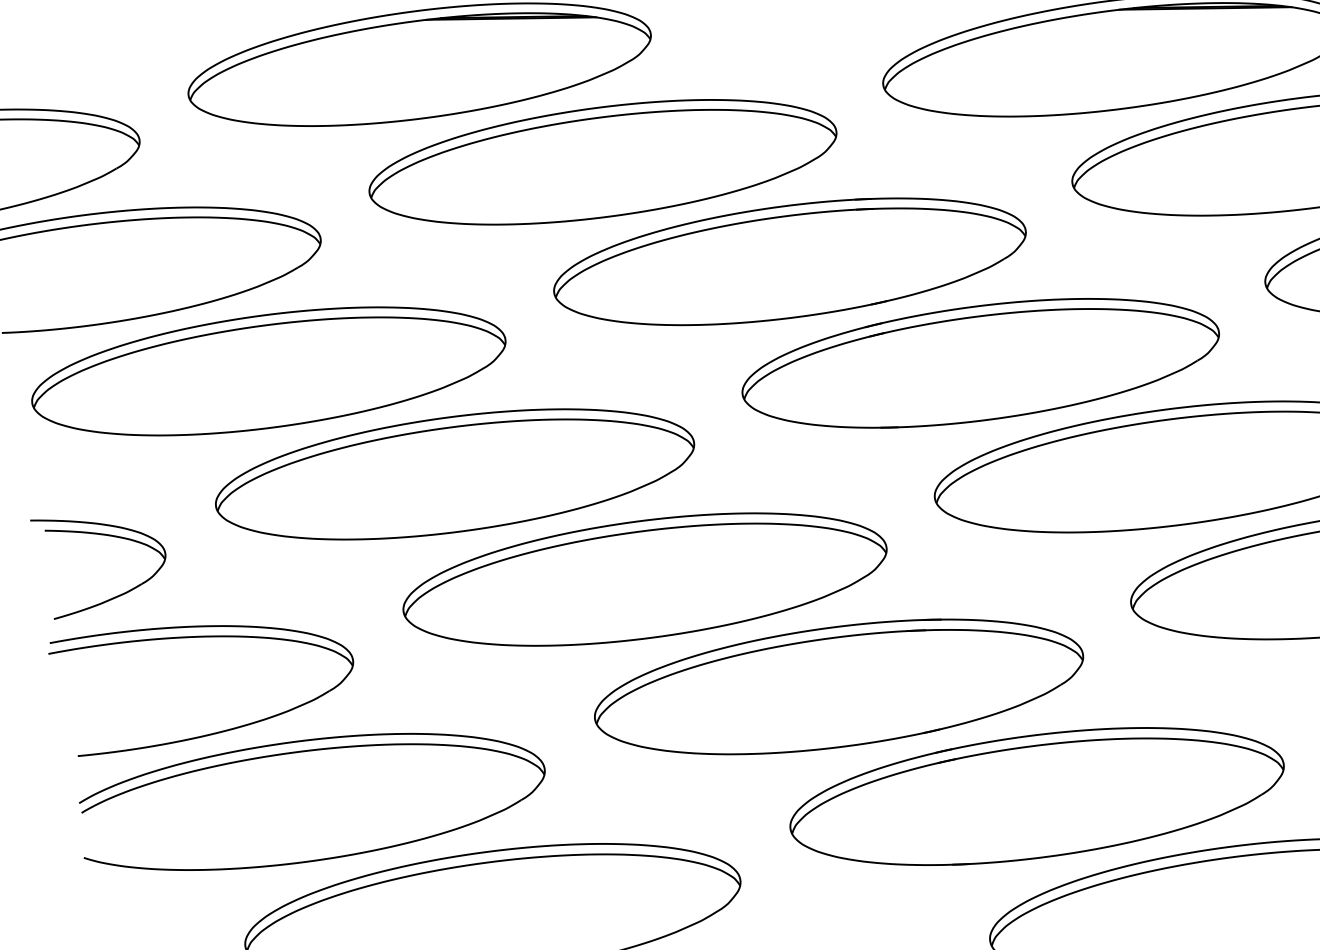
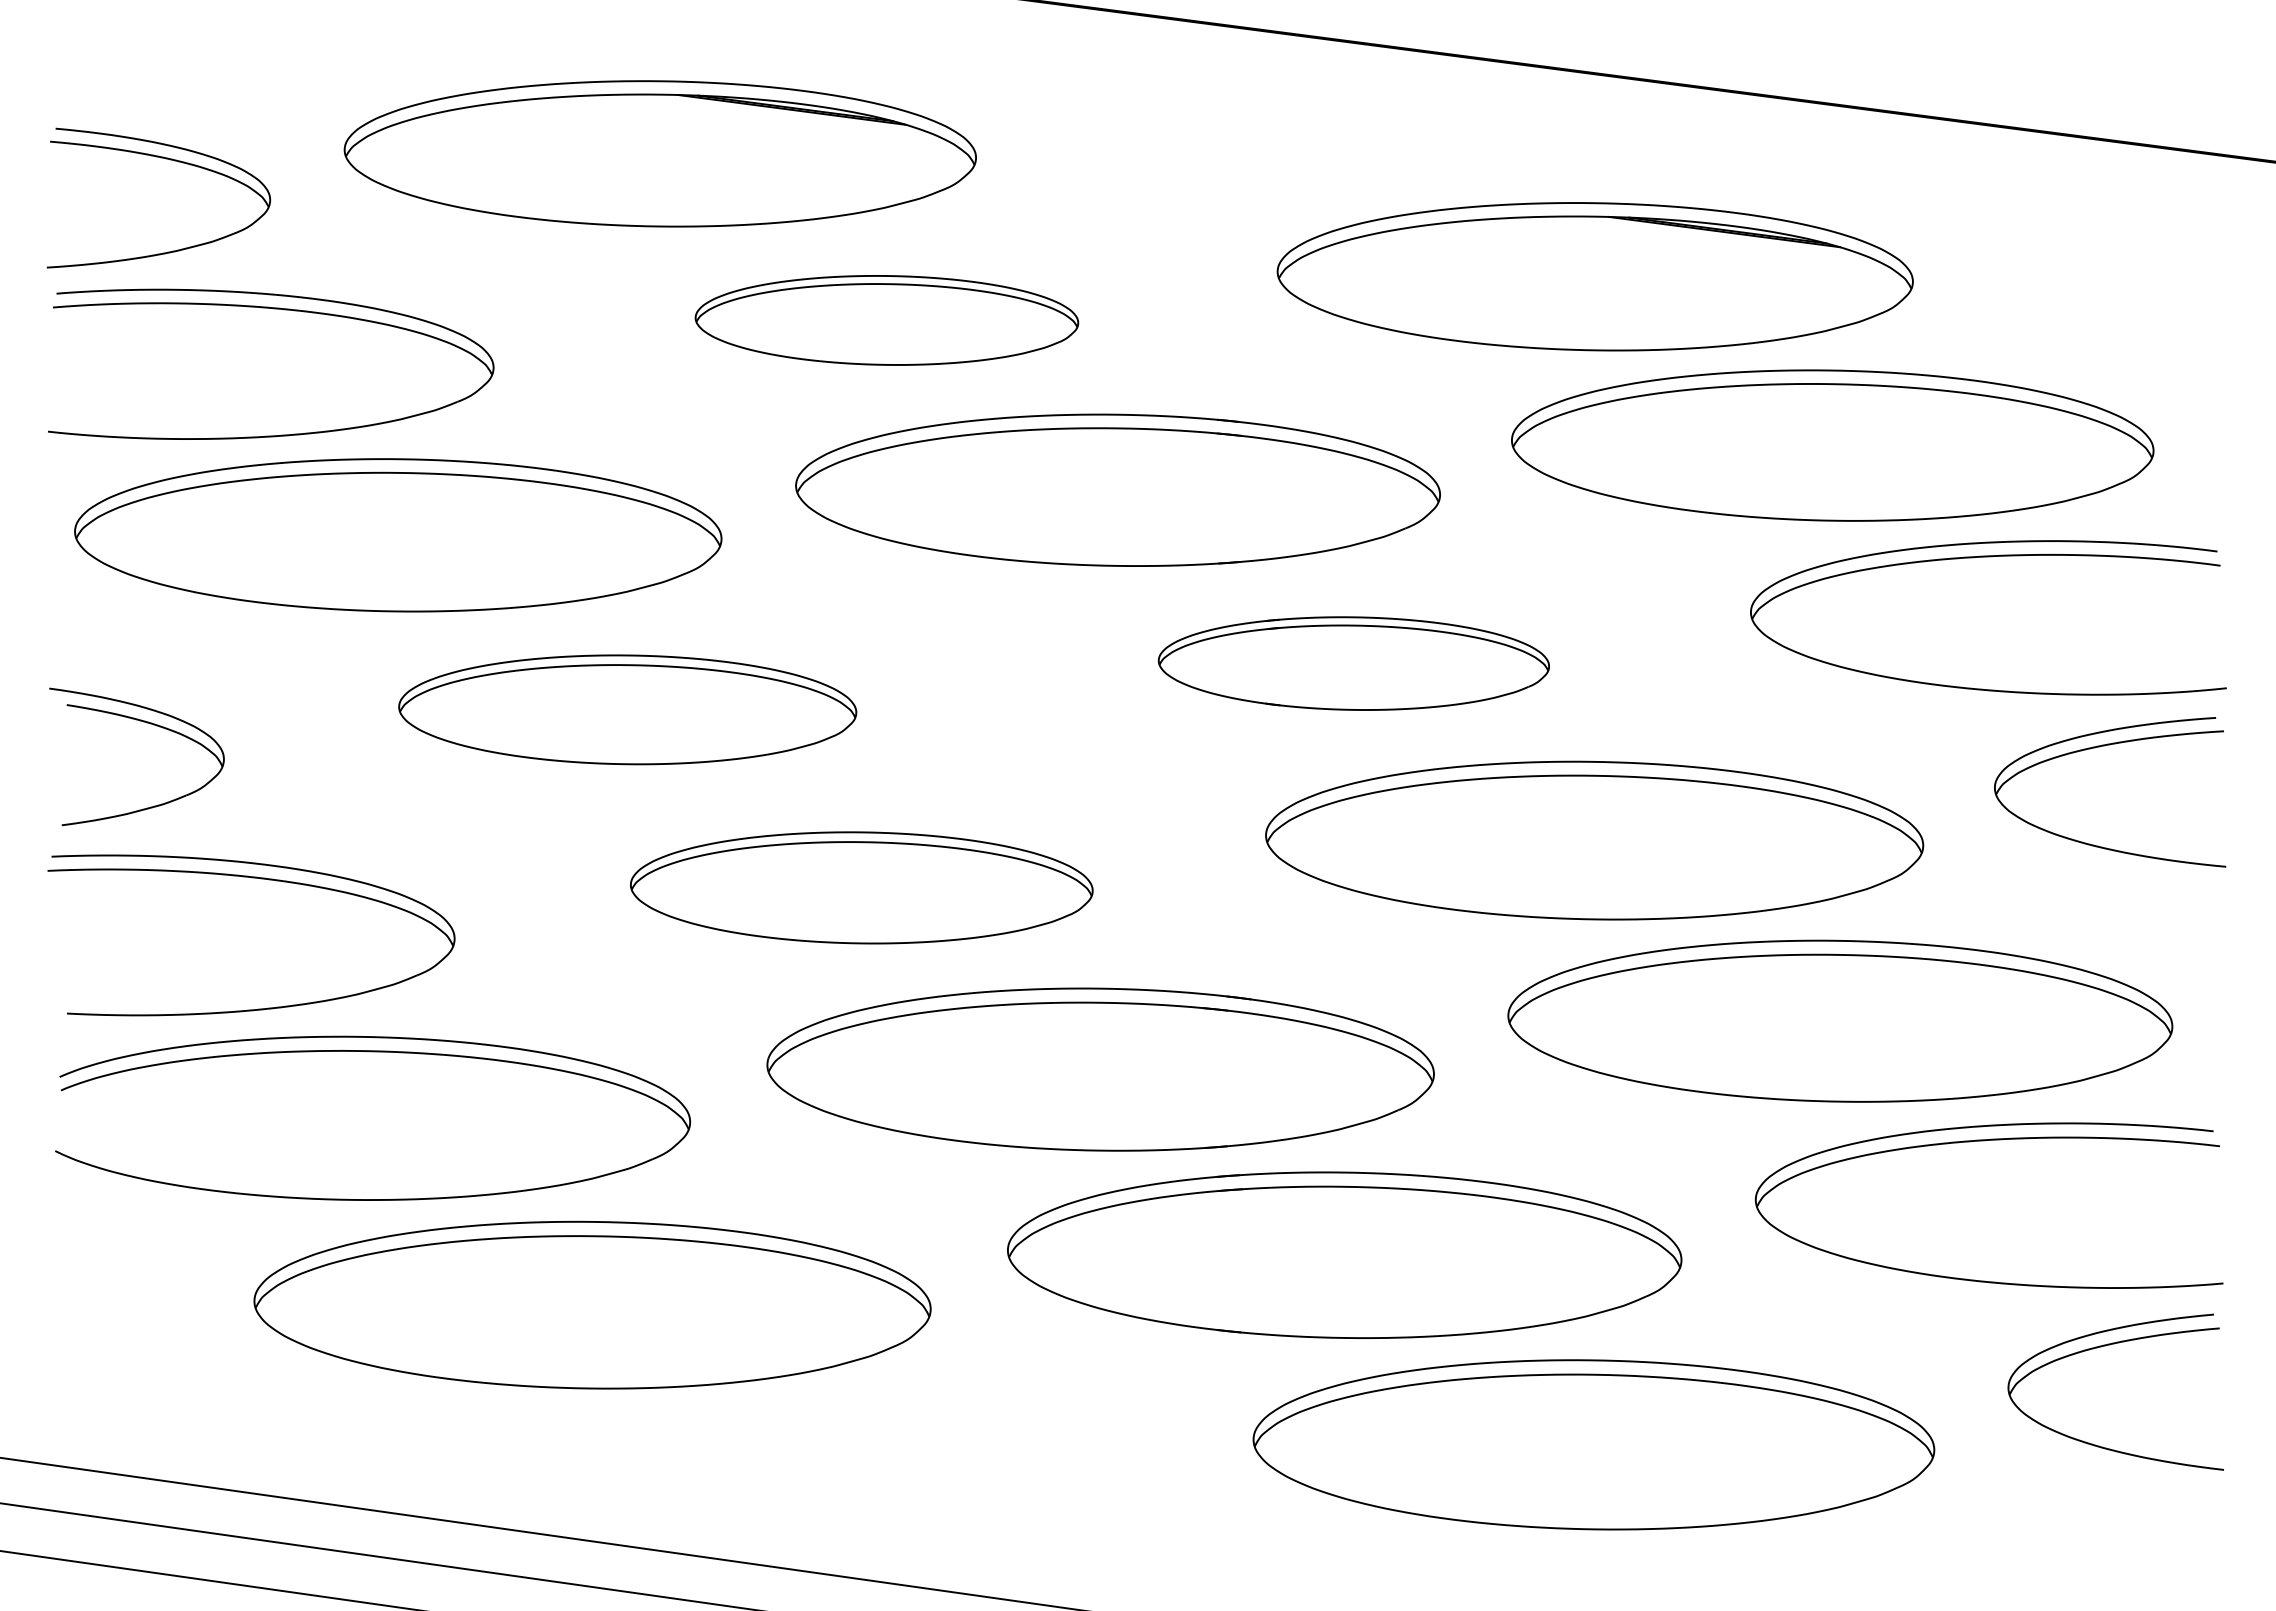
part: (602, 162) -> (886, 320), size x0.6
part: (980, 363) -> (1353, 663), size x0.6
part: (454, 474) -> (627, 709), size x0.7
part: (644, 579) -> (861, 887), size x0.7

